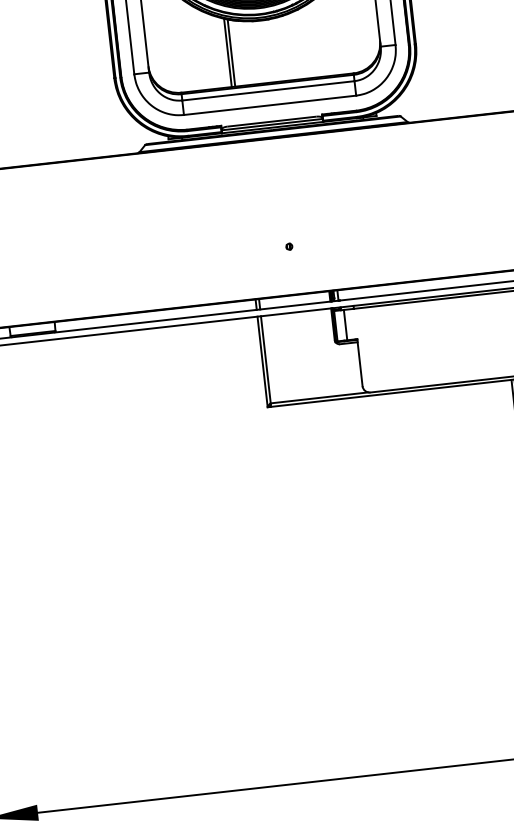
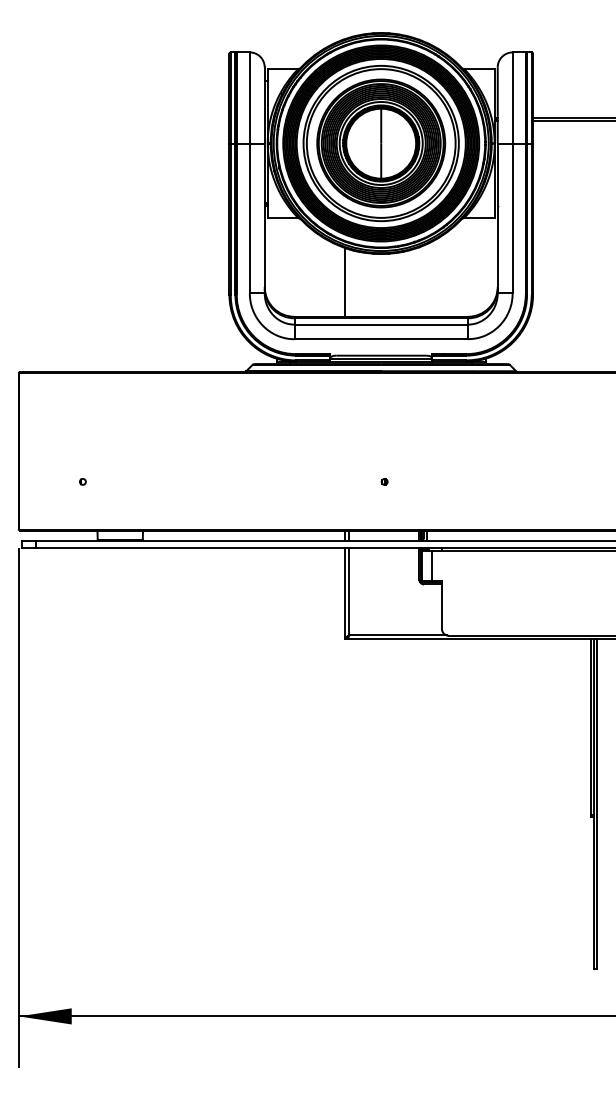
line: (231, 52) -> (348, 282), removed

